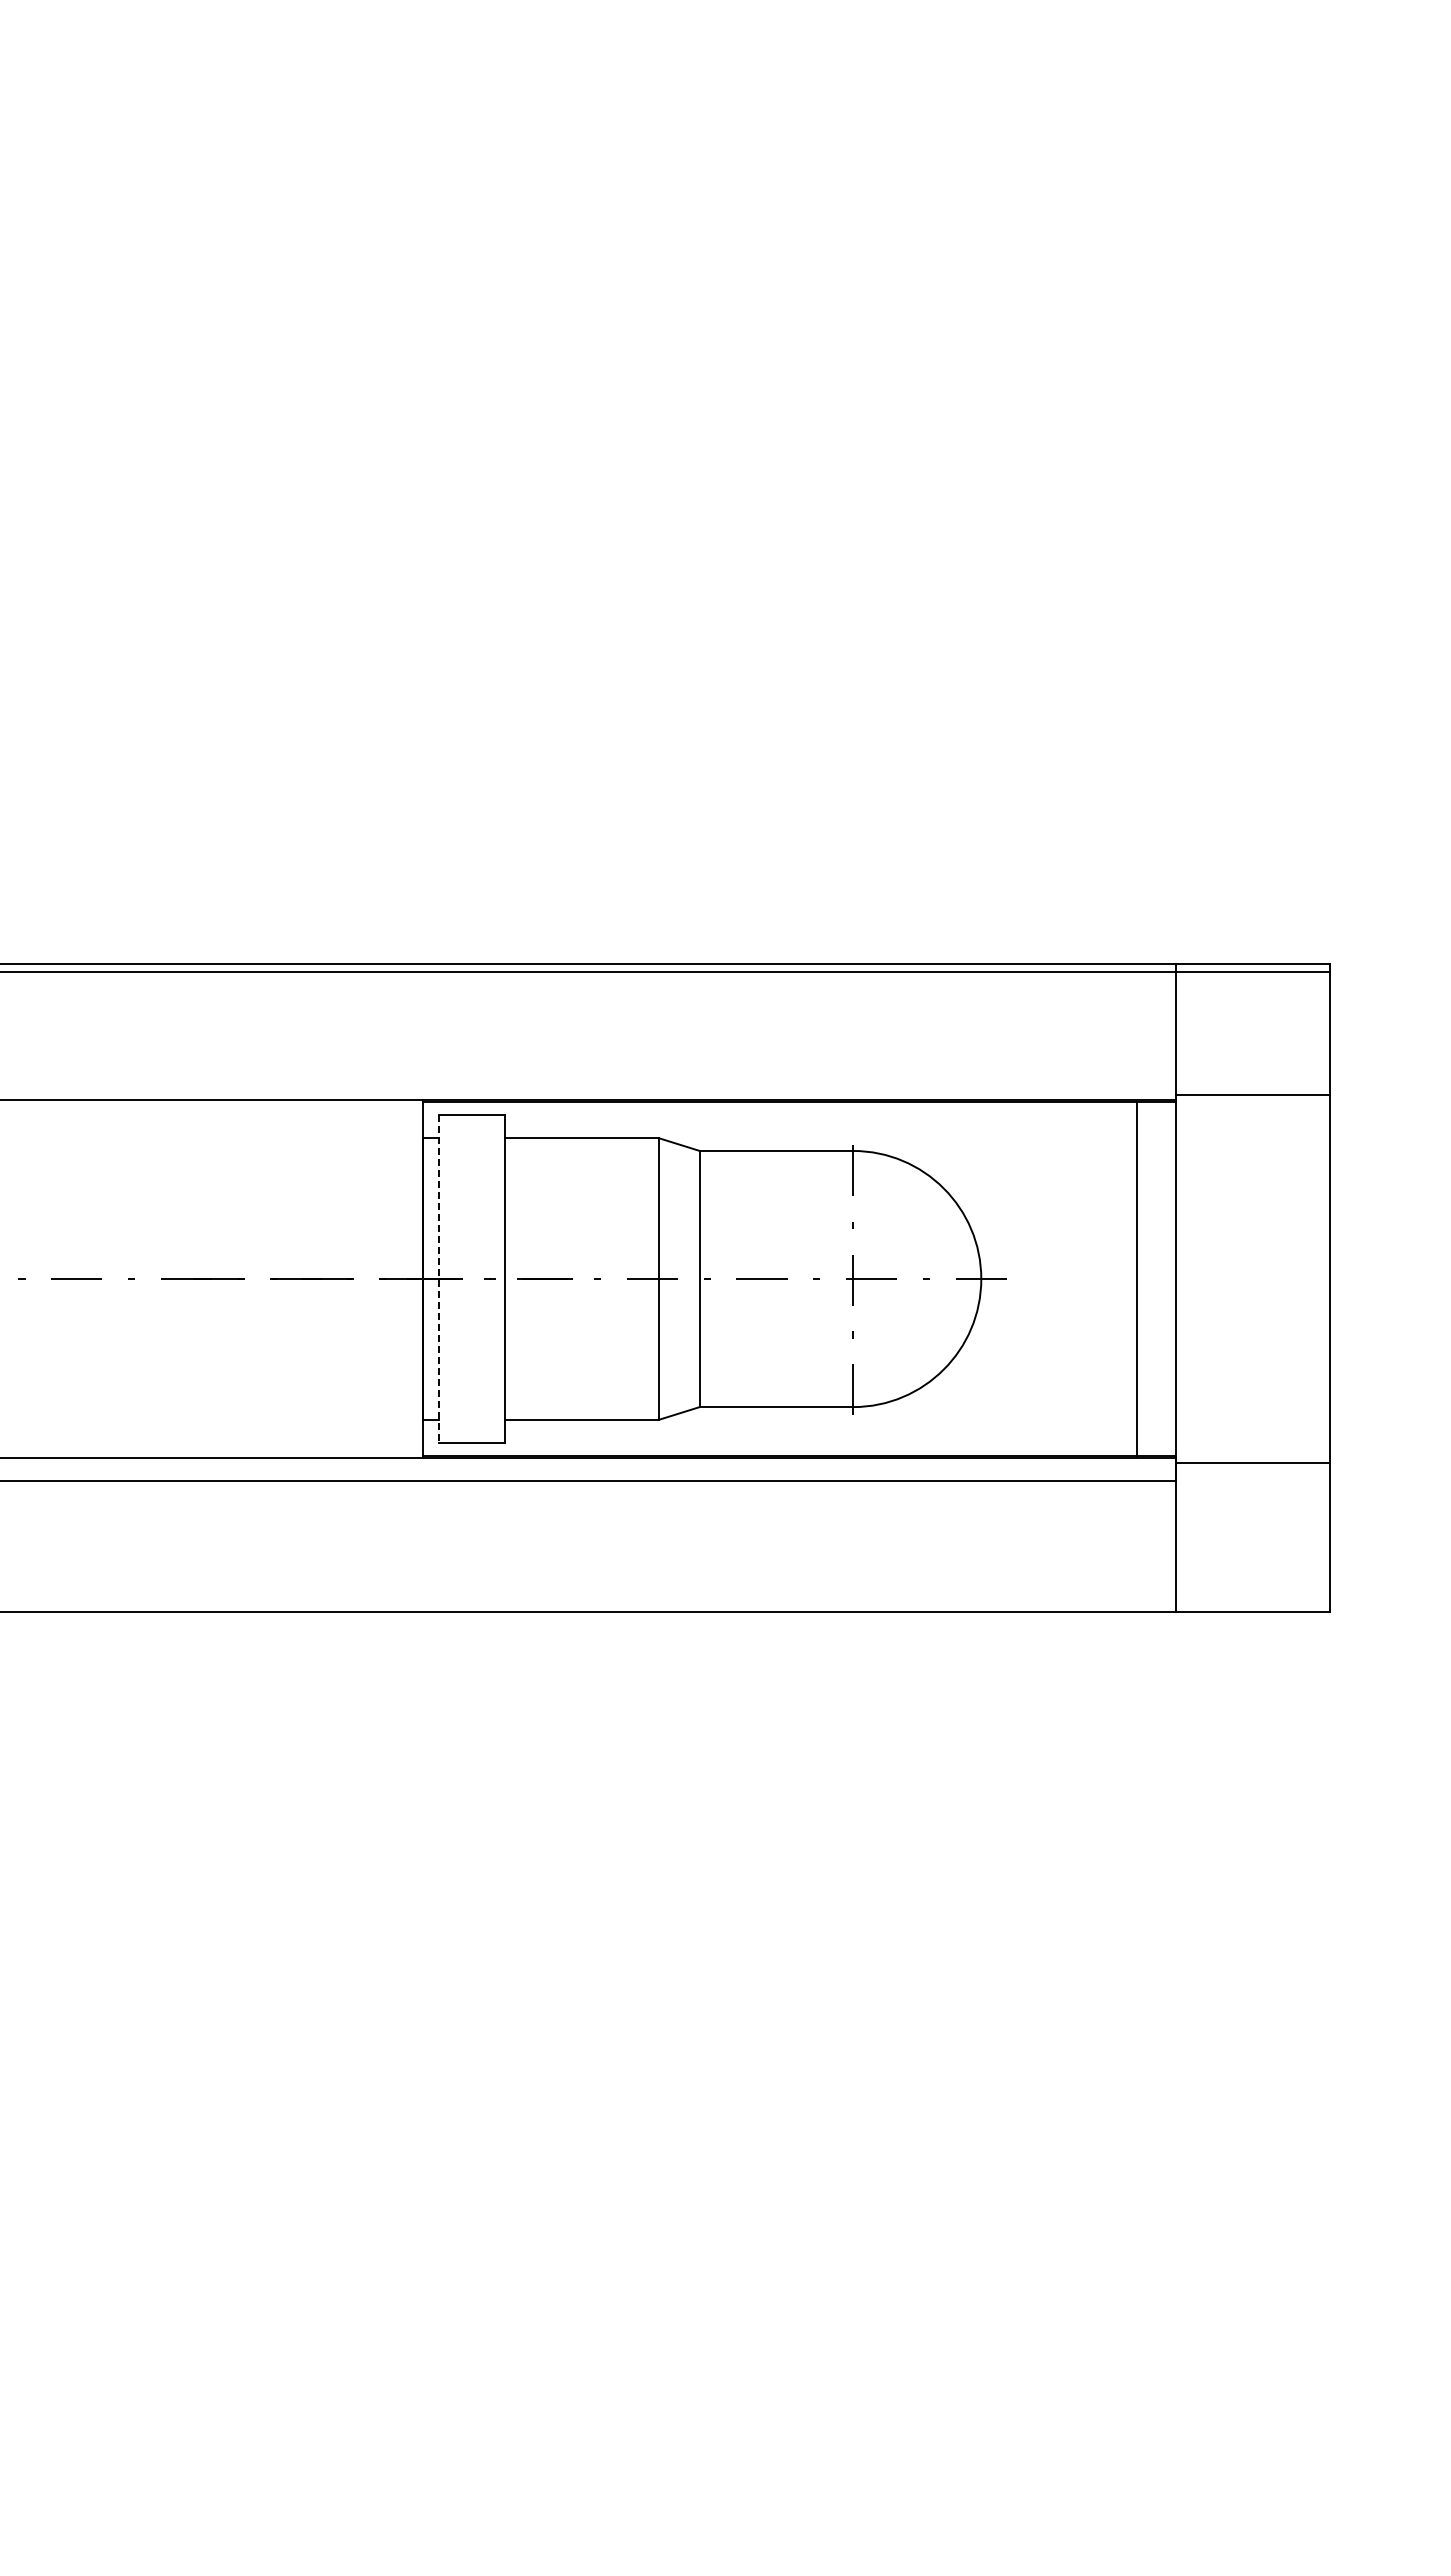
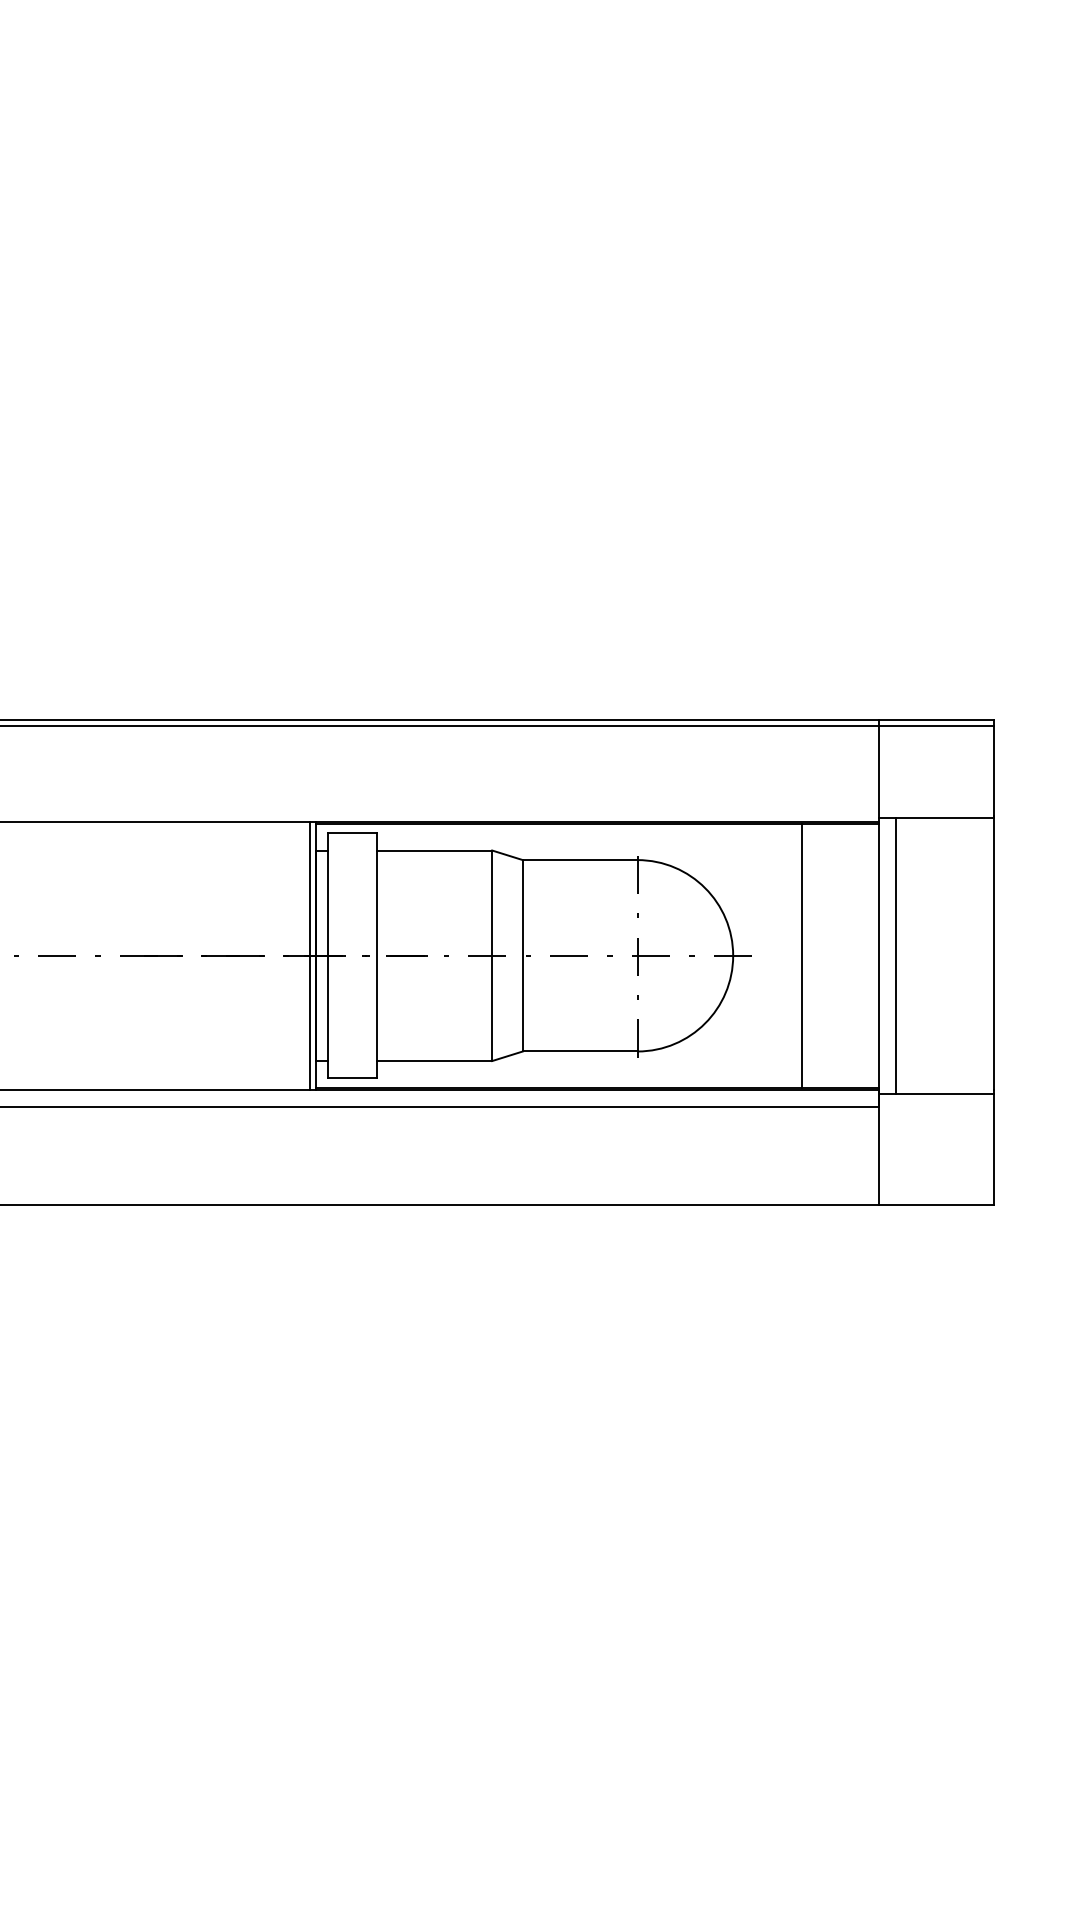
line: (415, 1278) -> (310, 955), added
line: (1136, 1278) -> (802, 955), moved
line: (1199, 1278) -> (896, 955), added
line: (438, 1279) -> (327, 956), dashed -> solid

